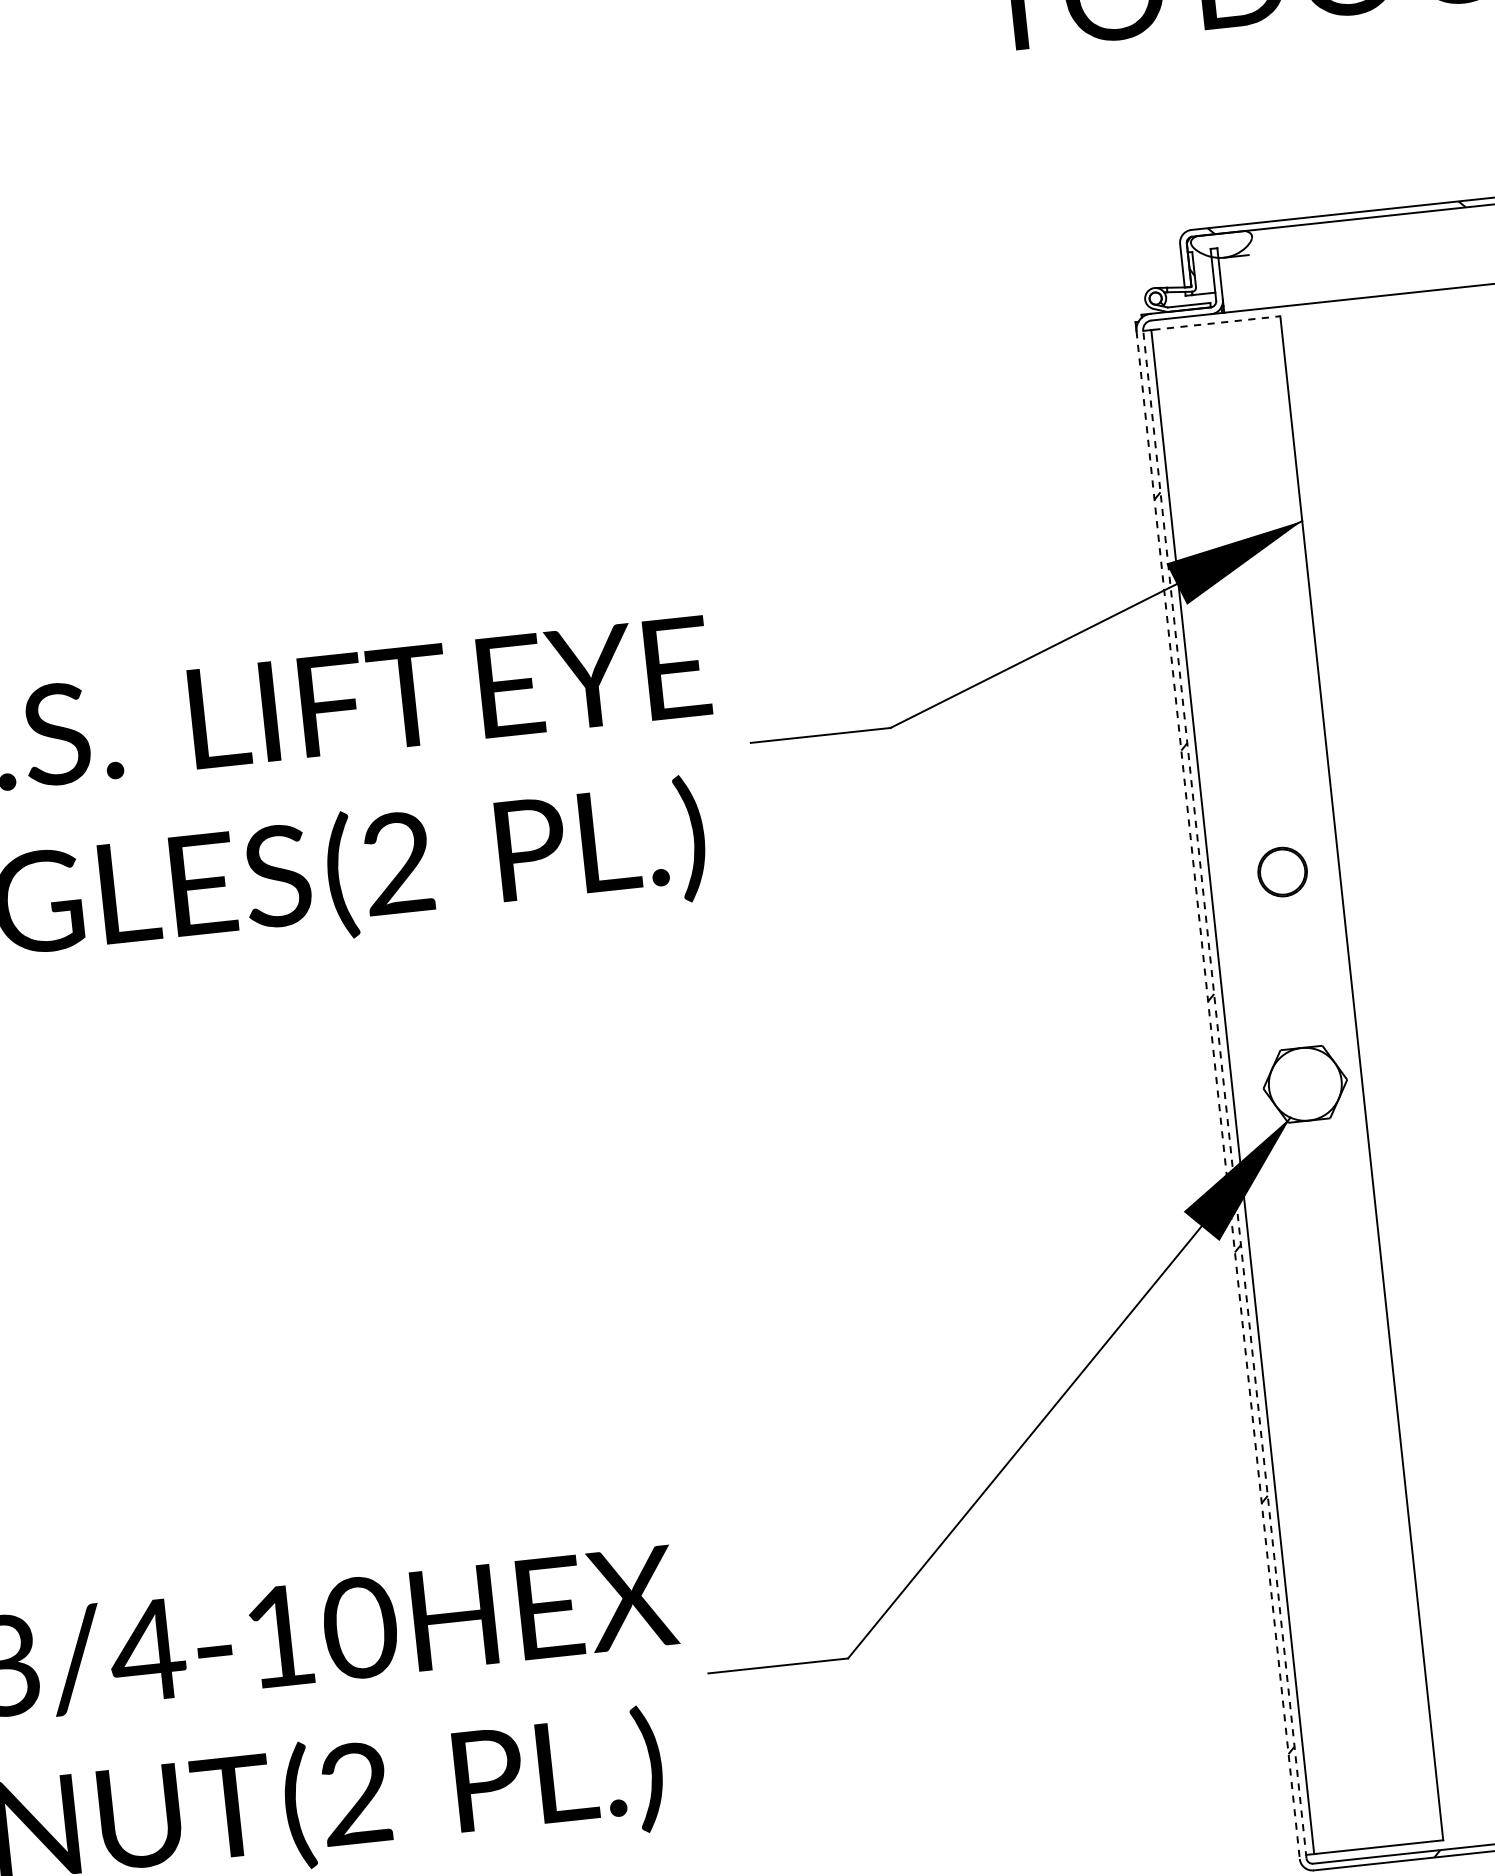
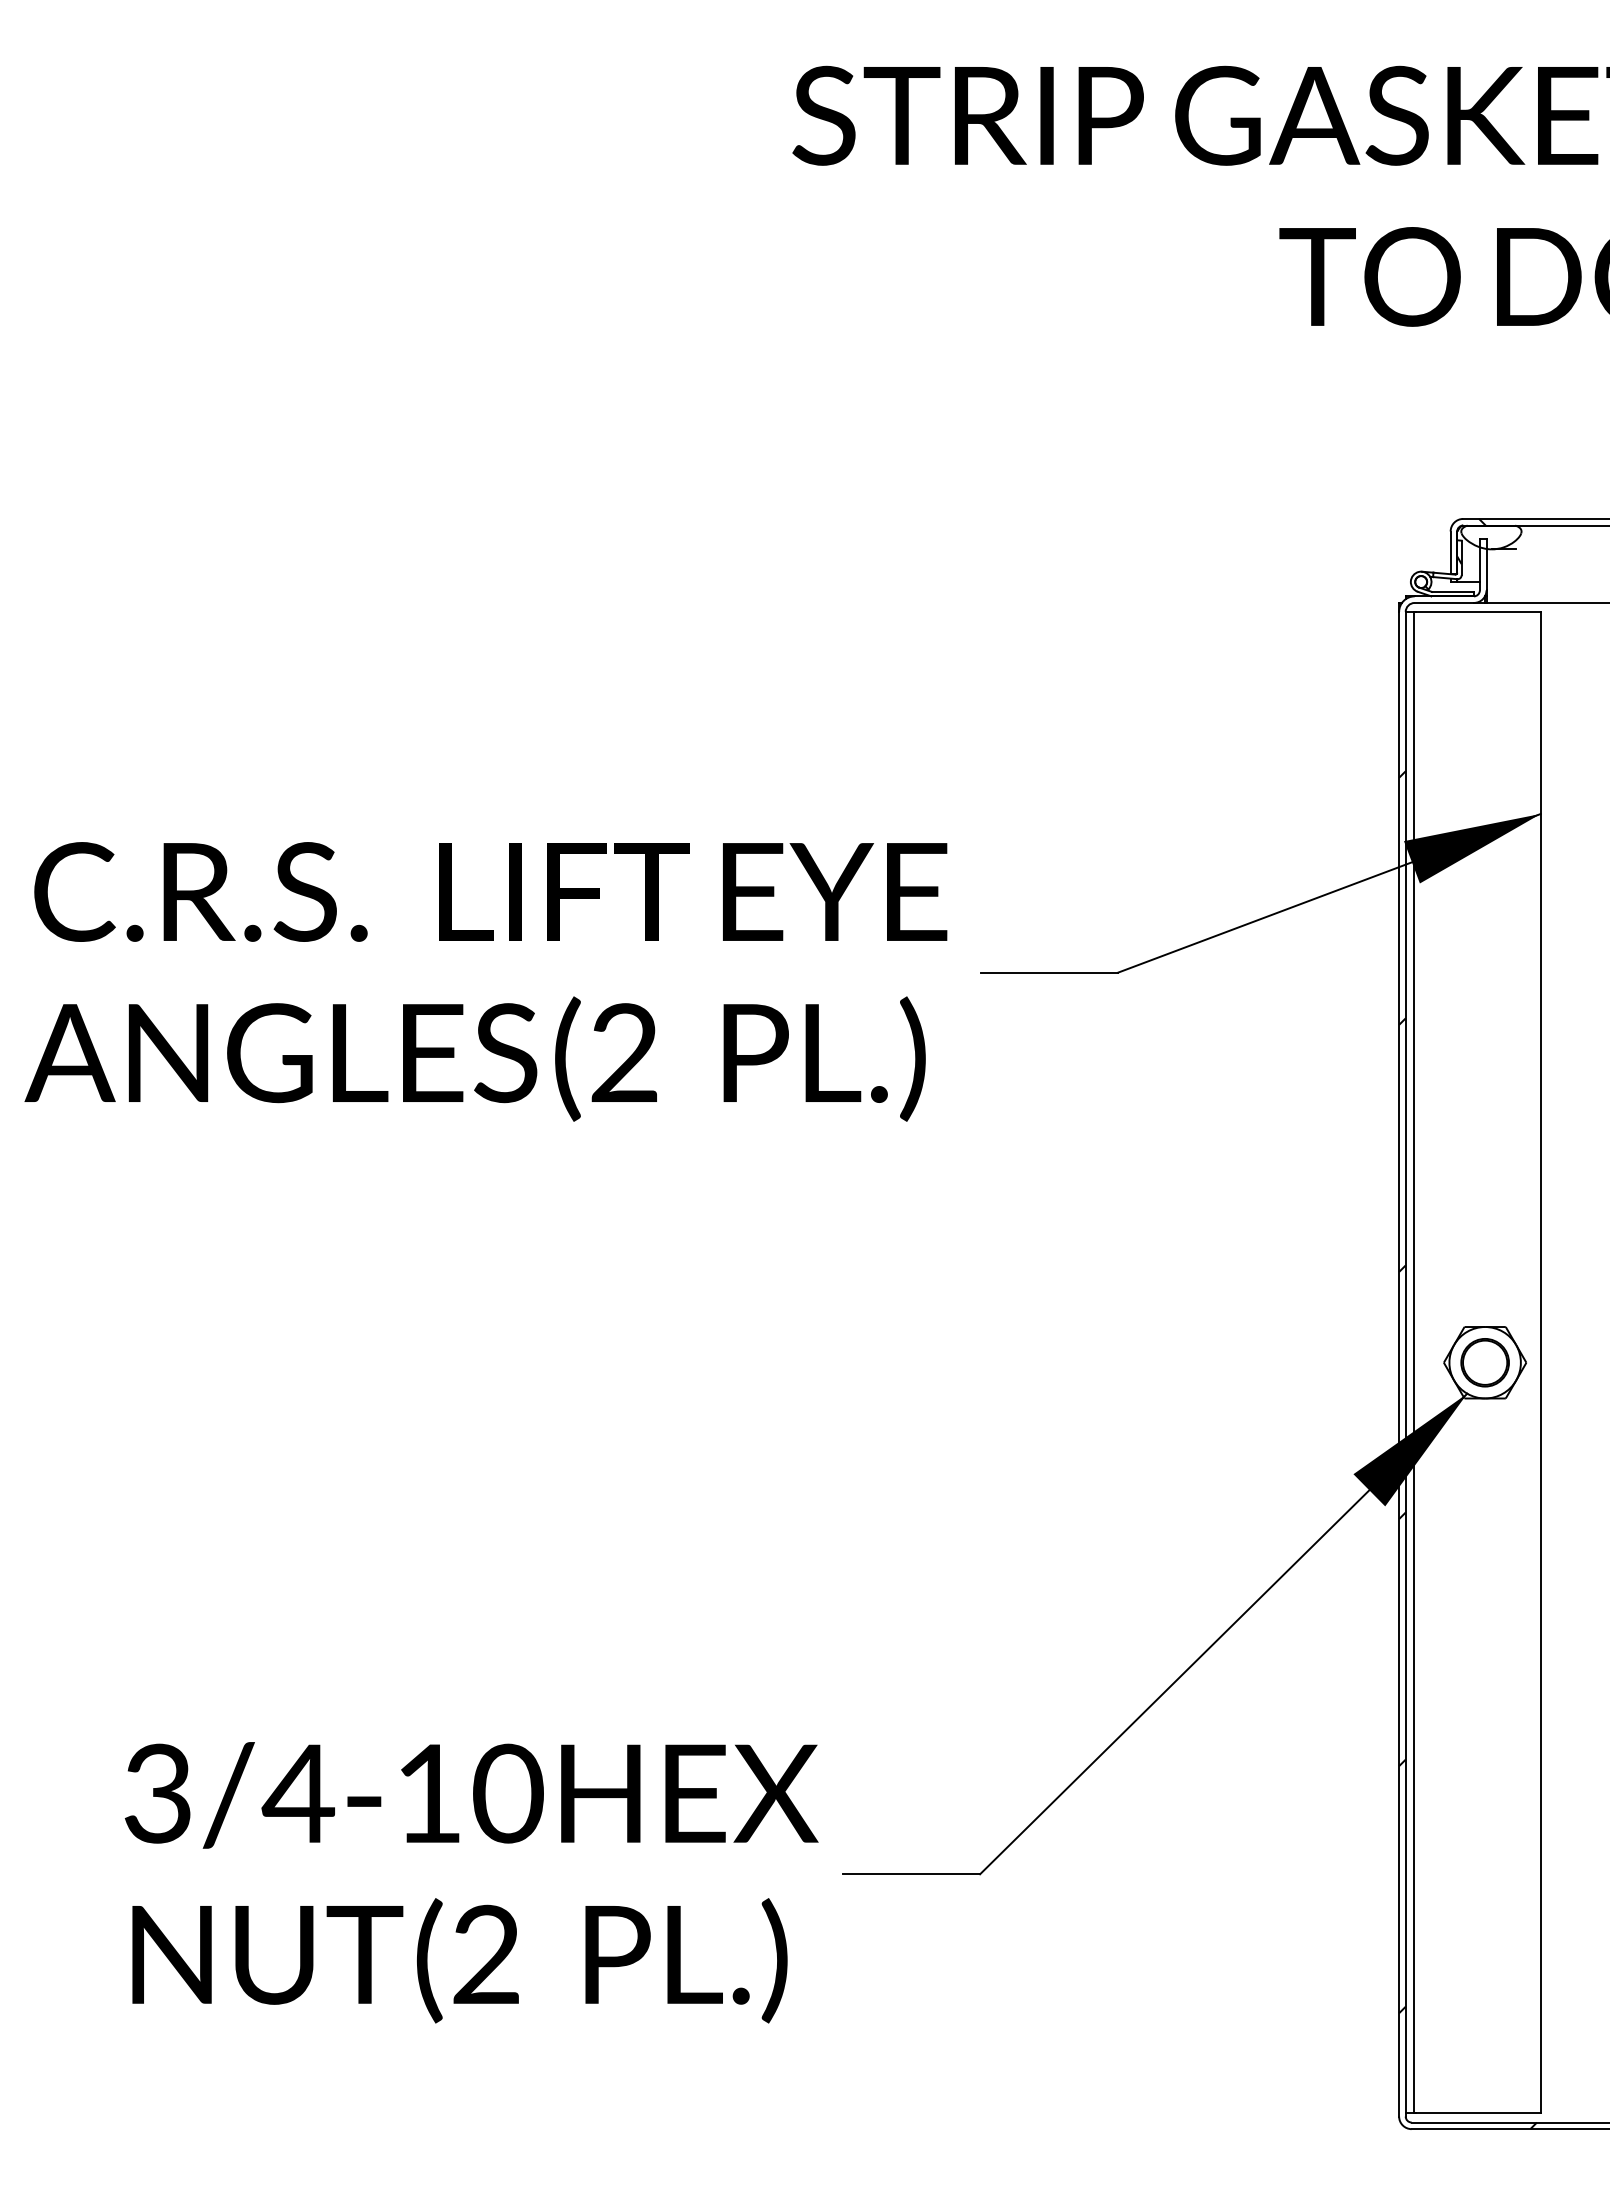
line: (1217, 323) -> (1478, 612), dashed -> solid
part: (1281, 871) -> (1484, 1362), moved
line: (1224, 1093) -> (1405, 1363), dashed -> solid
line: (1218, 1095) -> (1399, 1364), dashed -> solid

